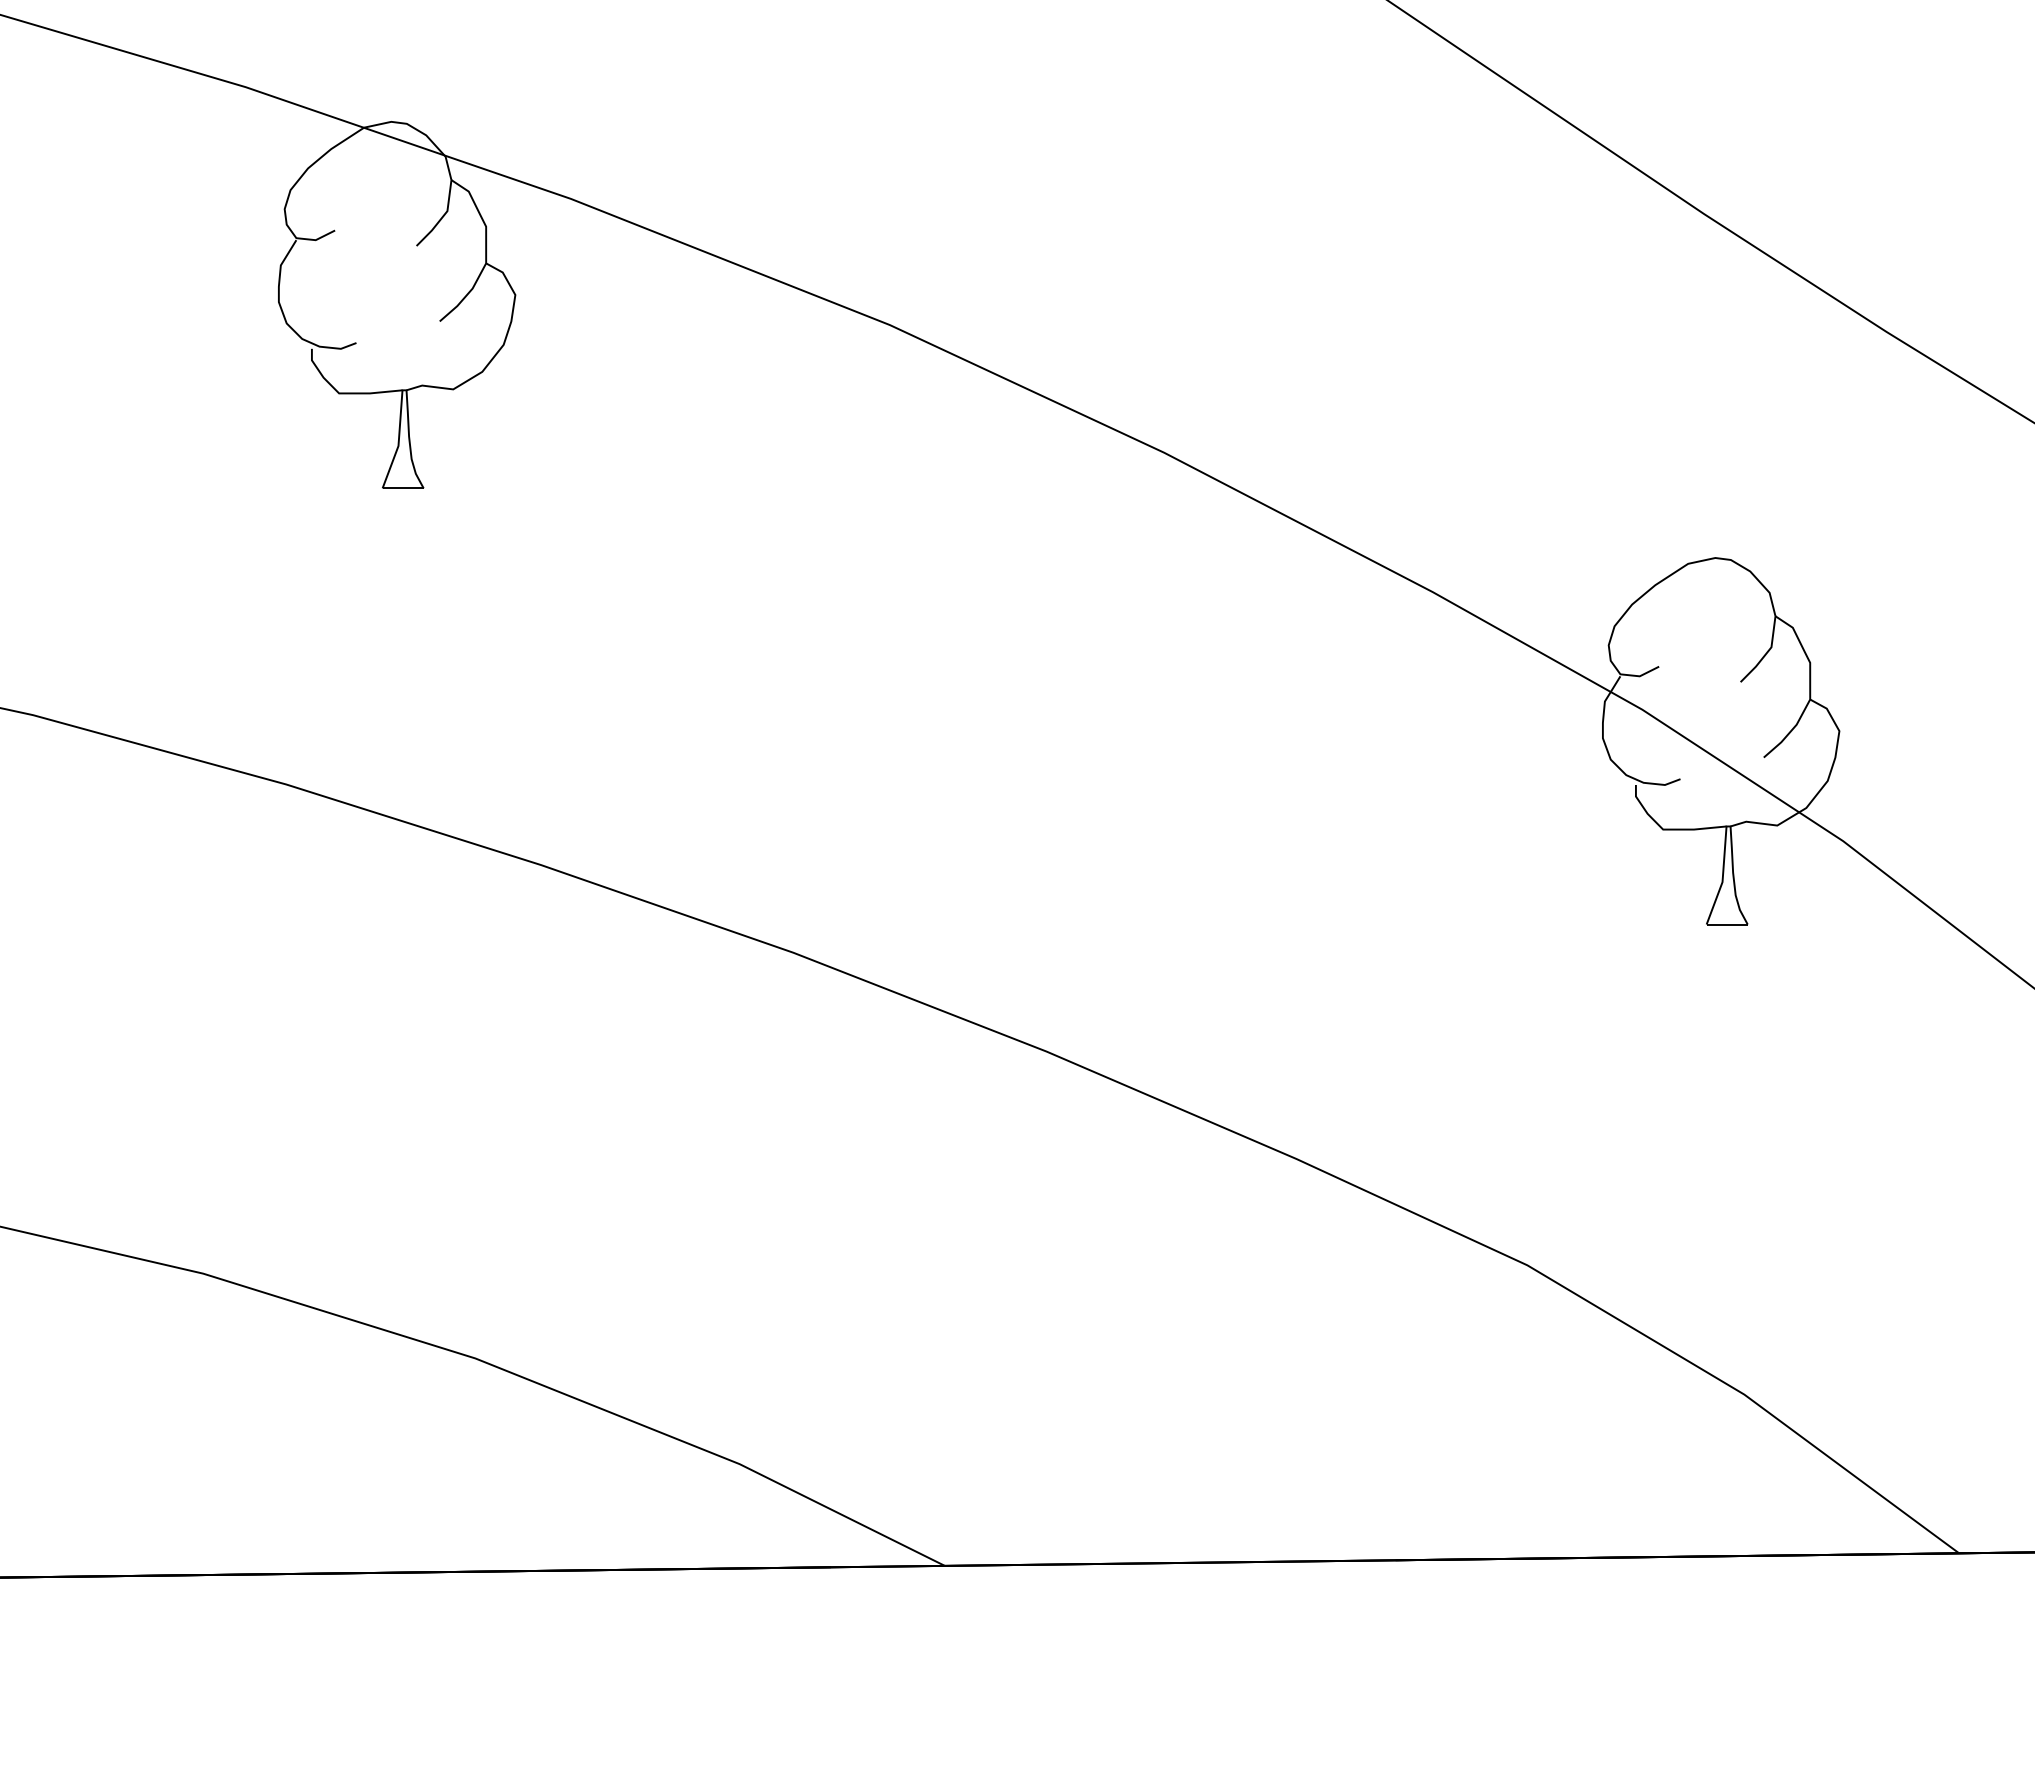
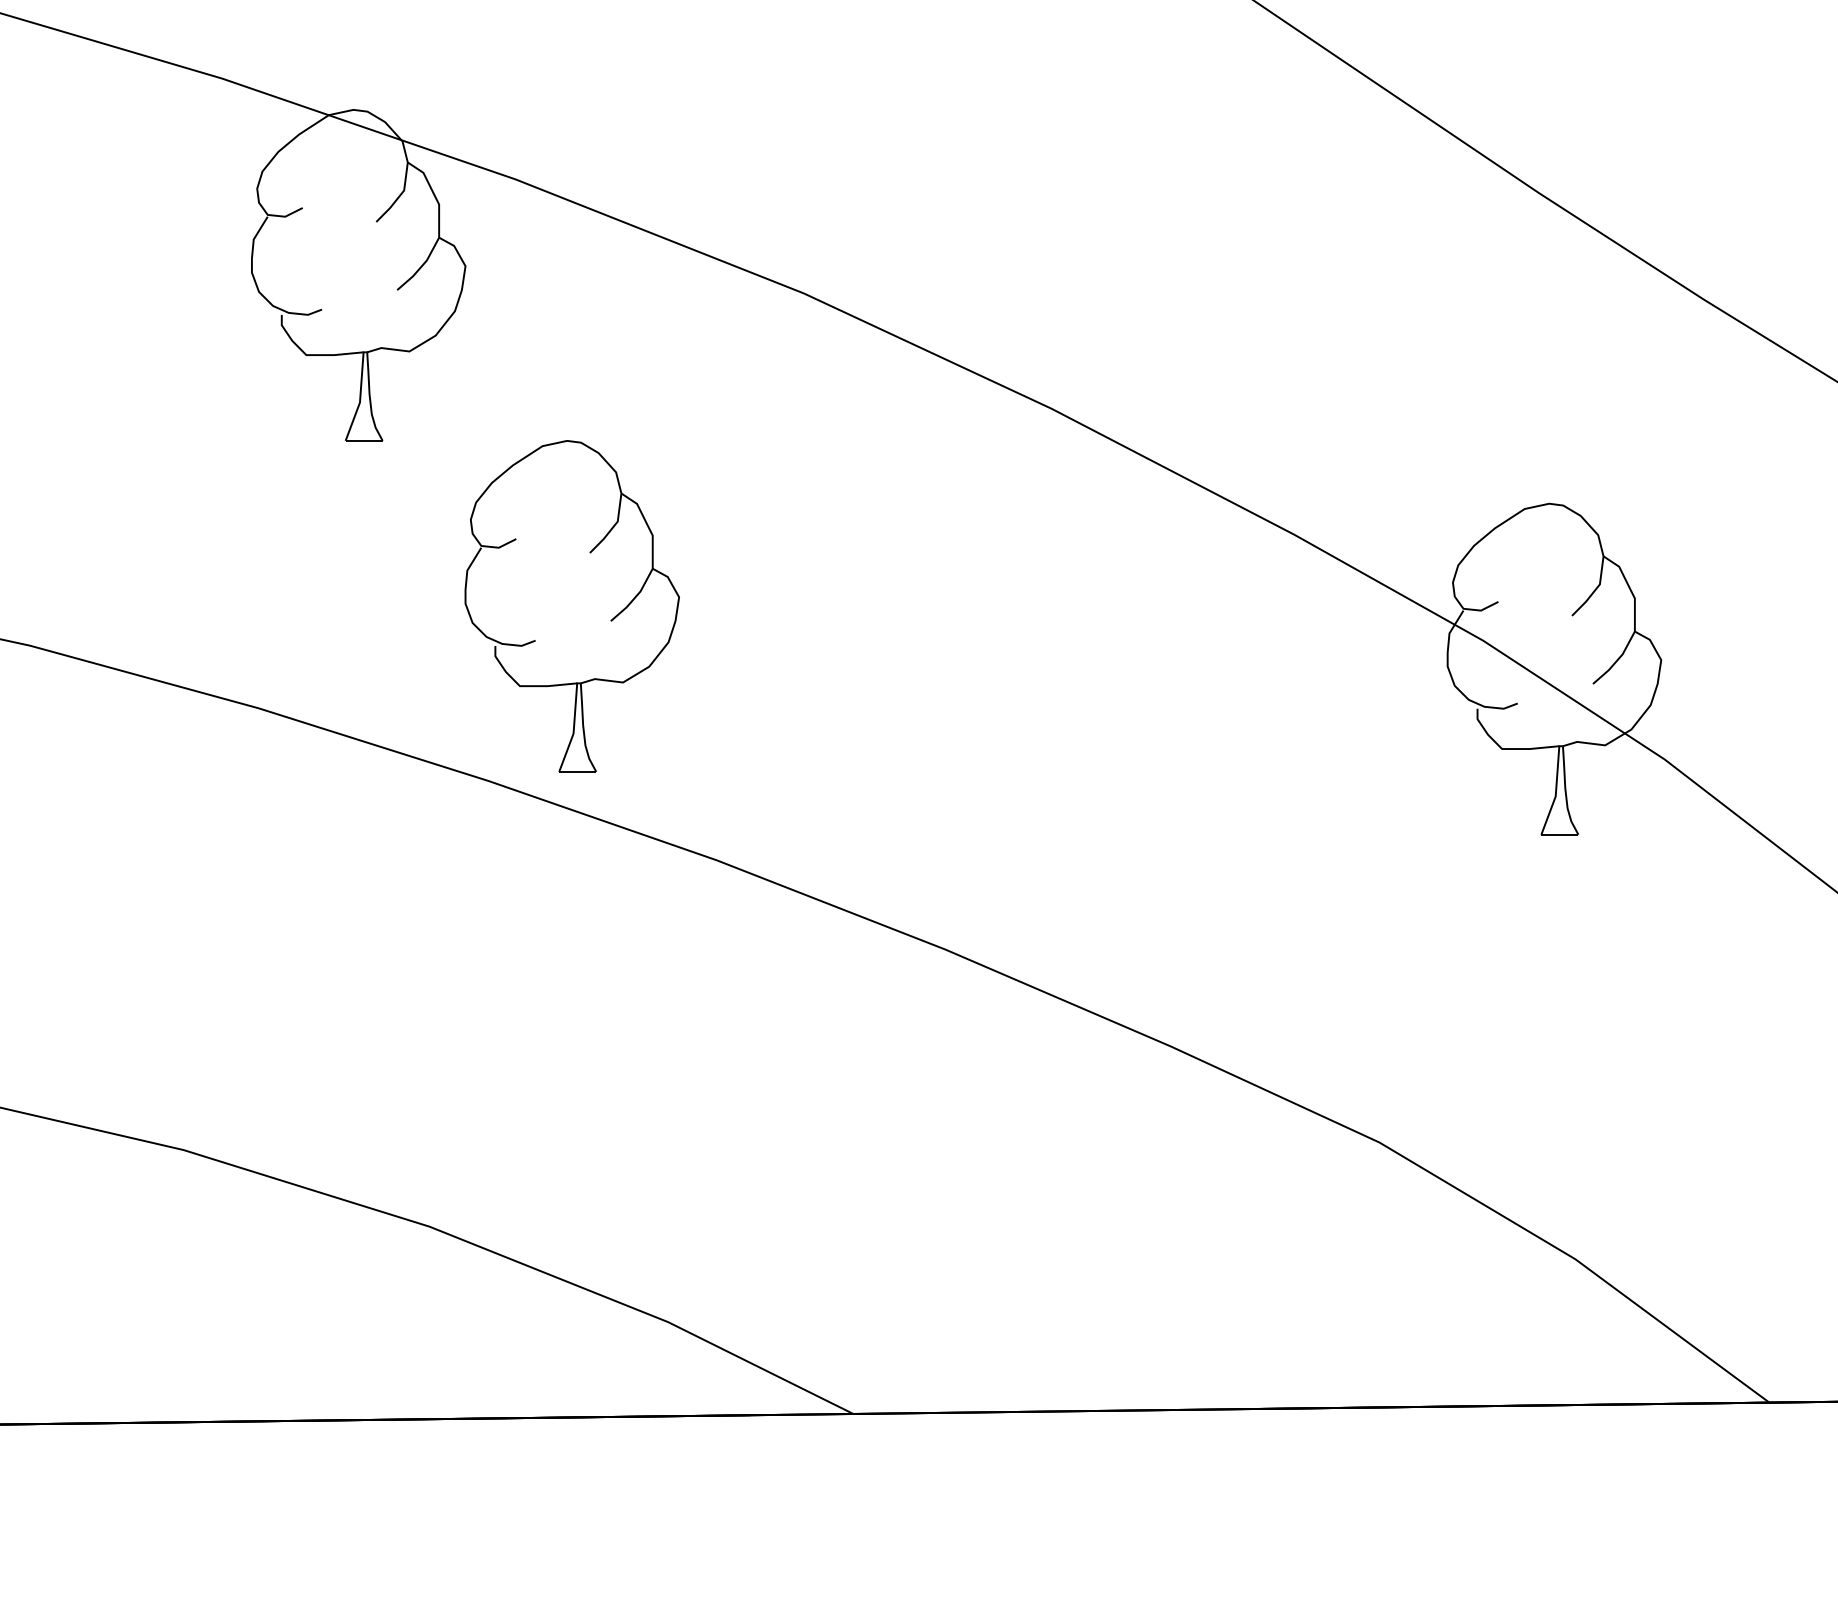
part: (676, 686) -> (611, 619), added

